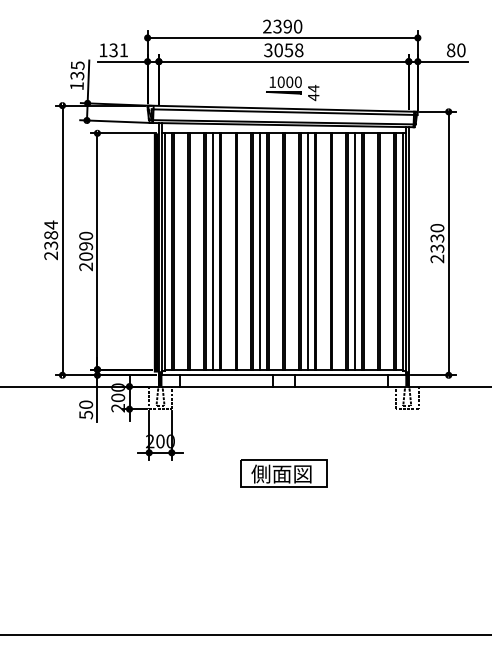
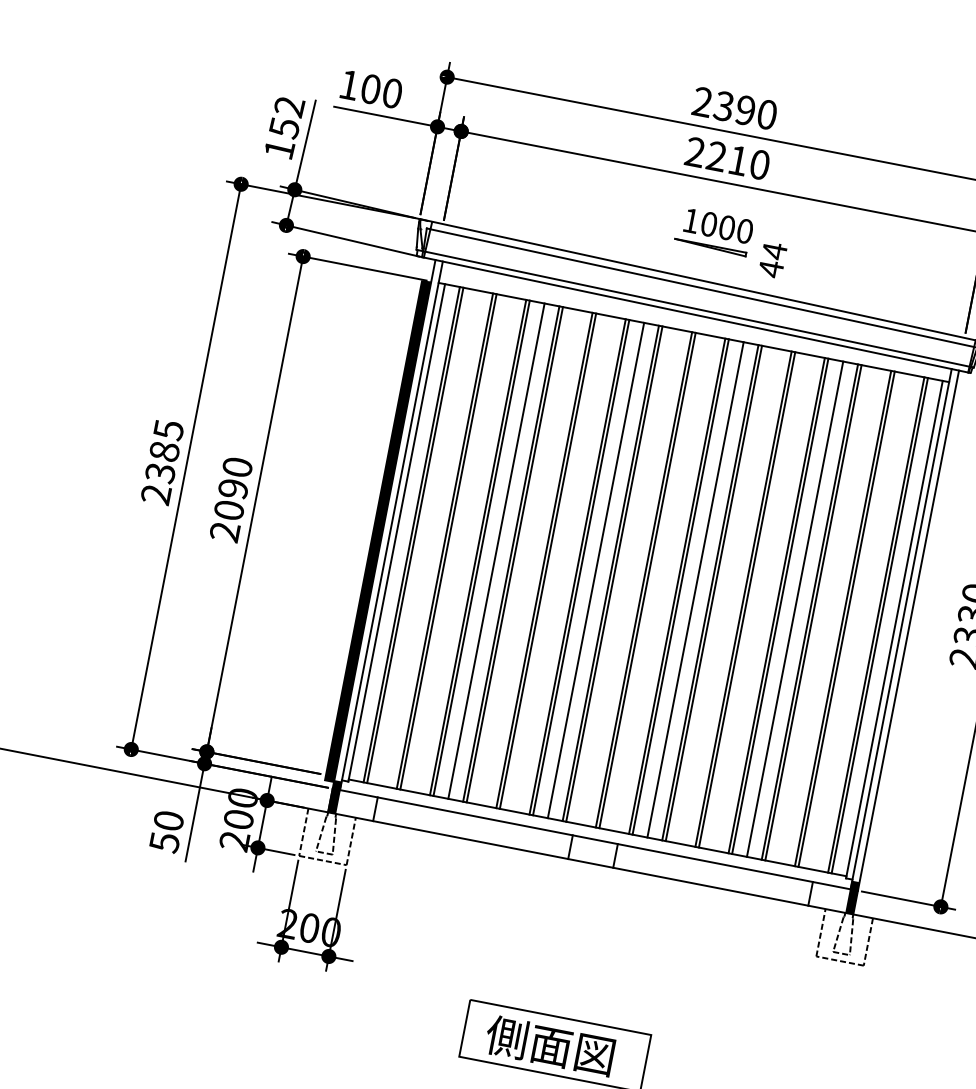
text: (118, 50) -> (381, 91), 131 -> 100
text: (283, 50) -> (726, 158), 3058 -> 2210
text: (77, 70) -> (286, 116), 135 -> 152
text: (51, 224) -> (169, 428), 2384 -> 2385

